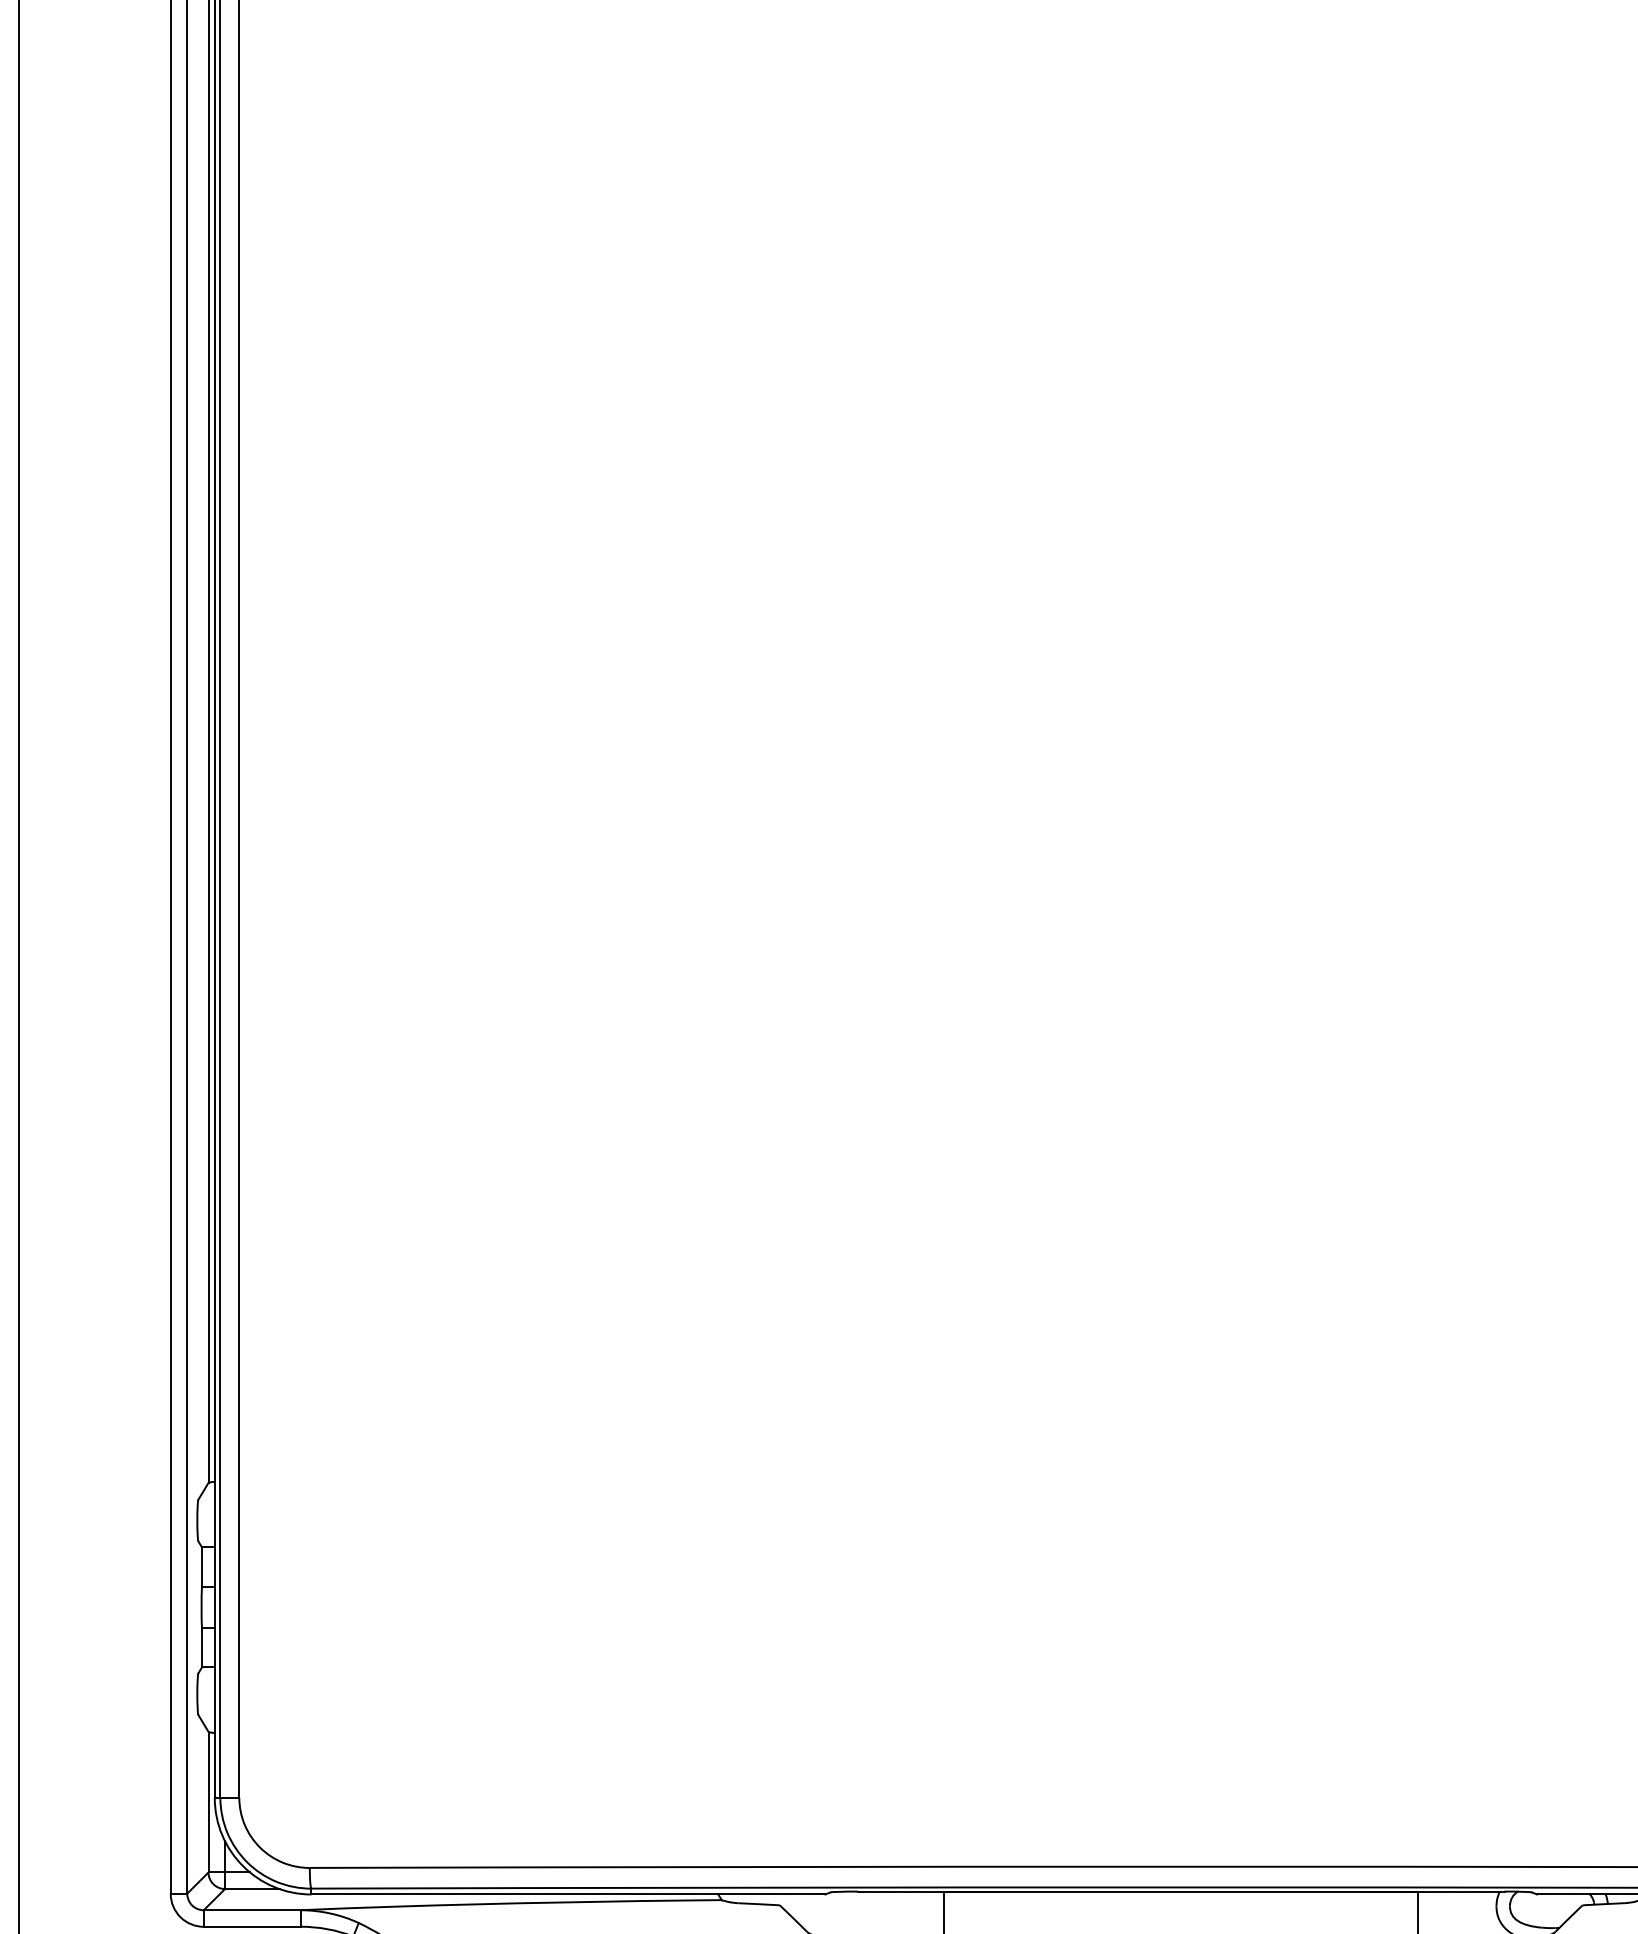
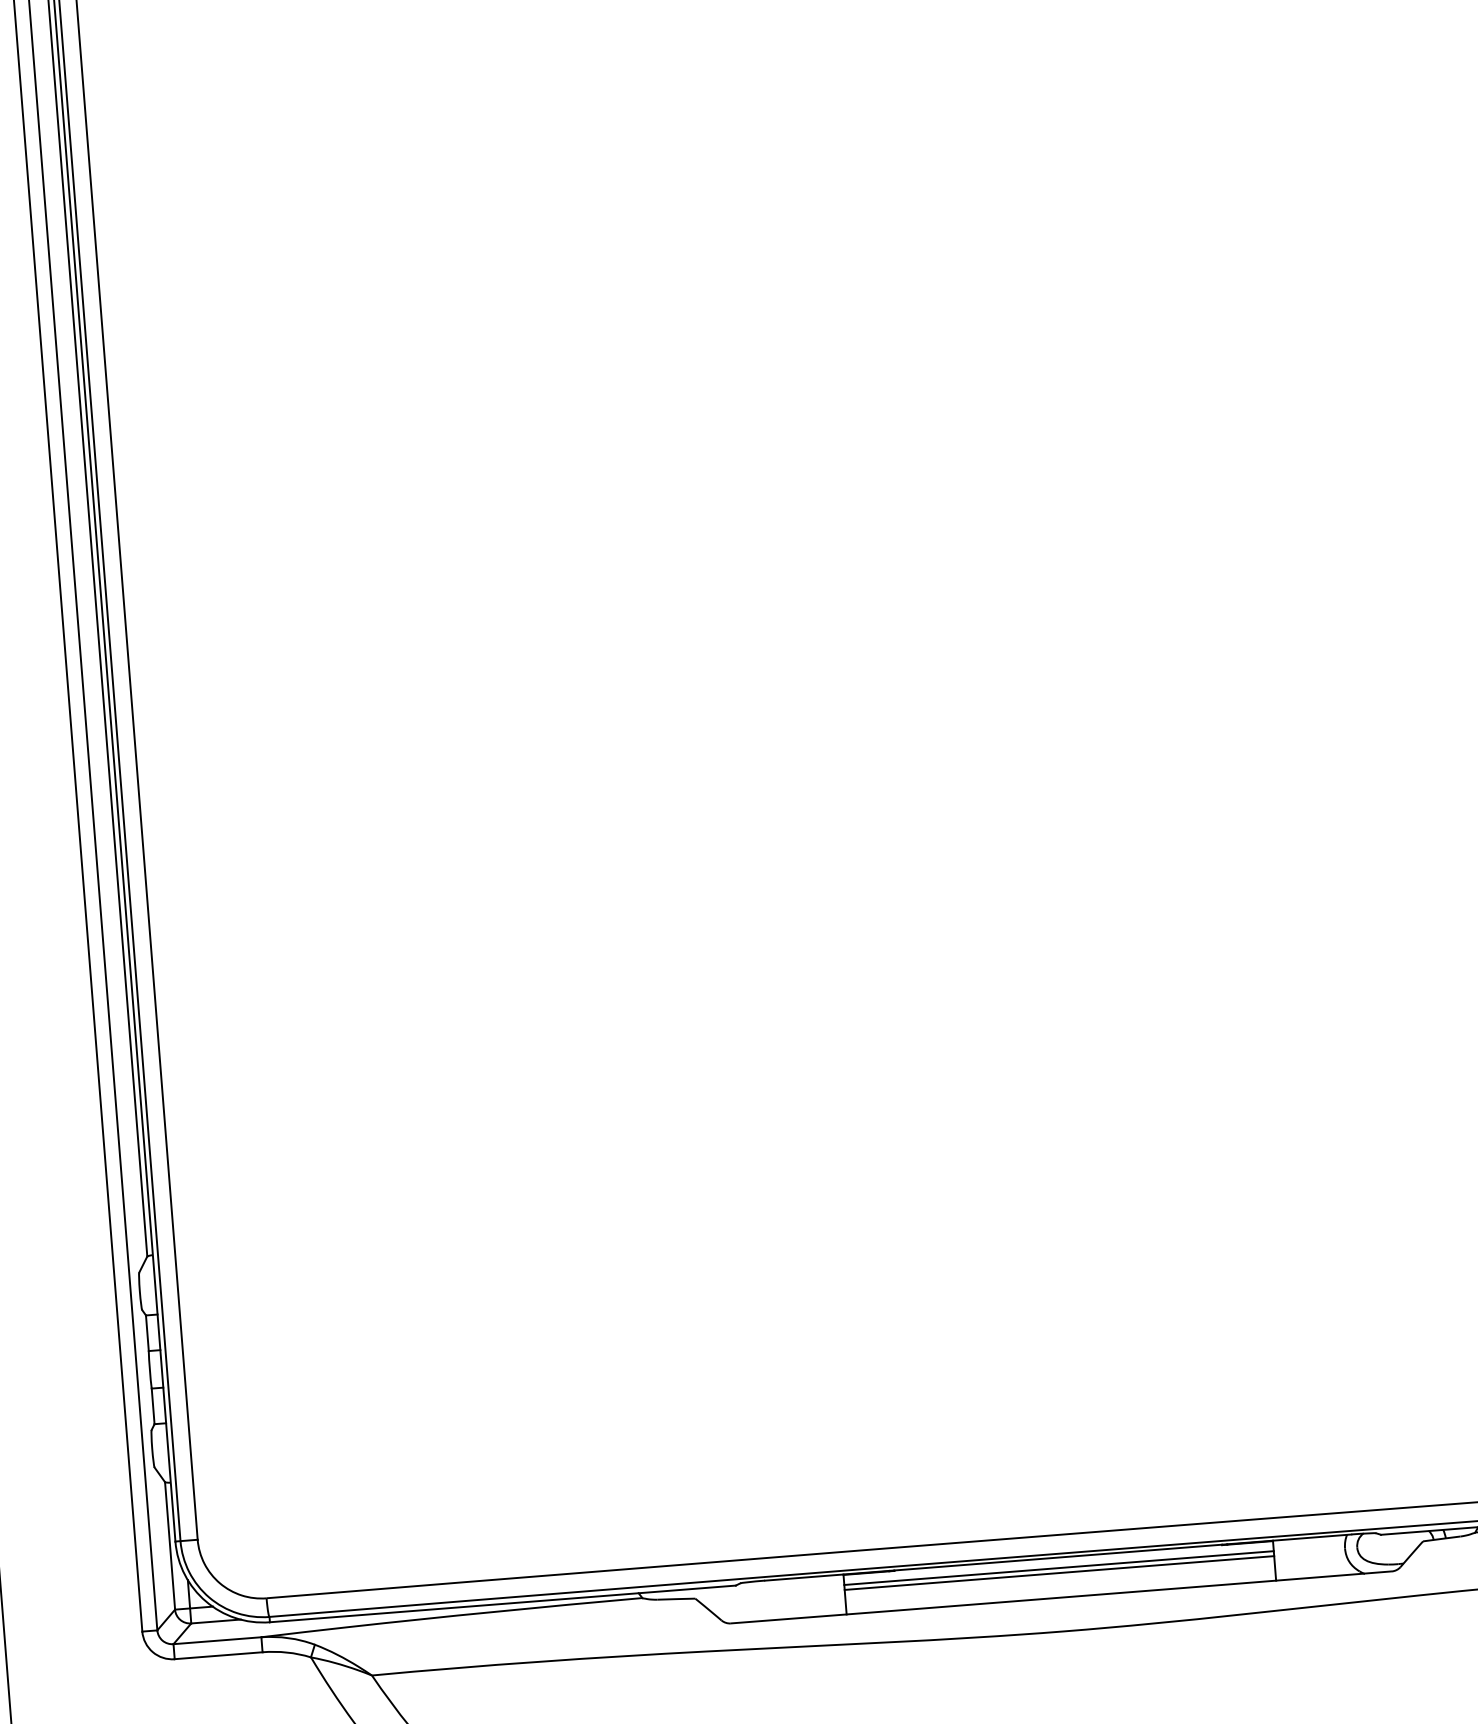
line: (1181, 1903) -> (1059, 1568), added
line: (1181, 1908) -> (1059, 1572), added

